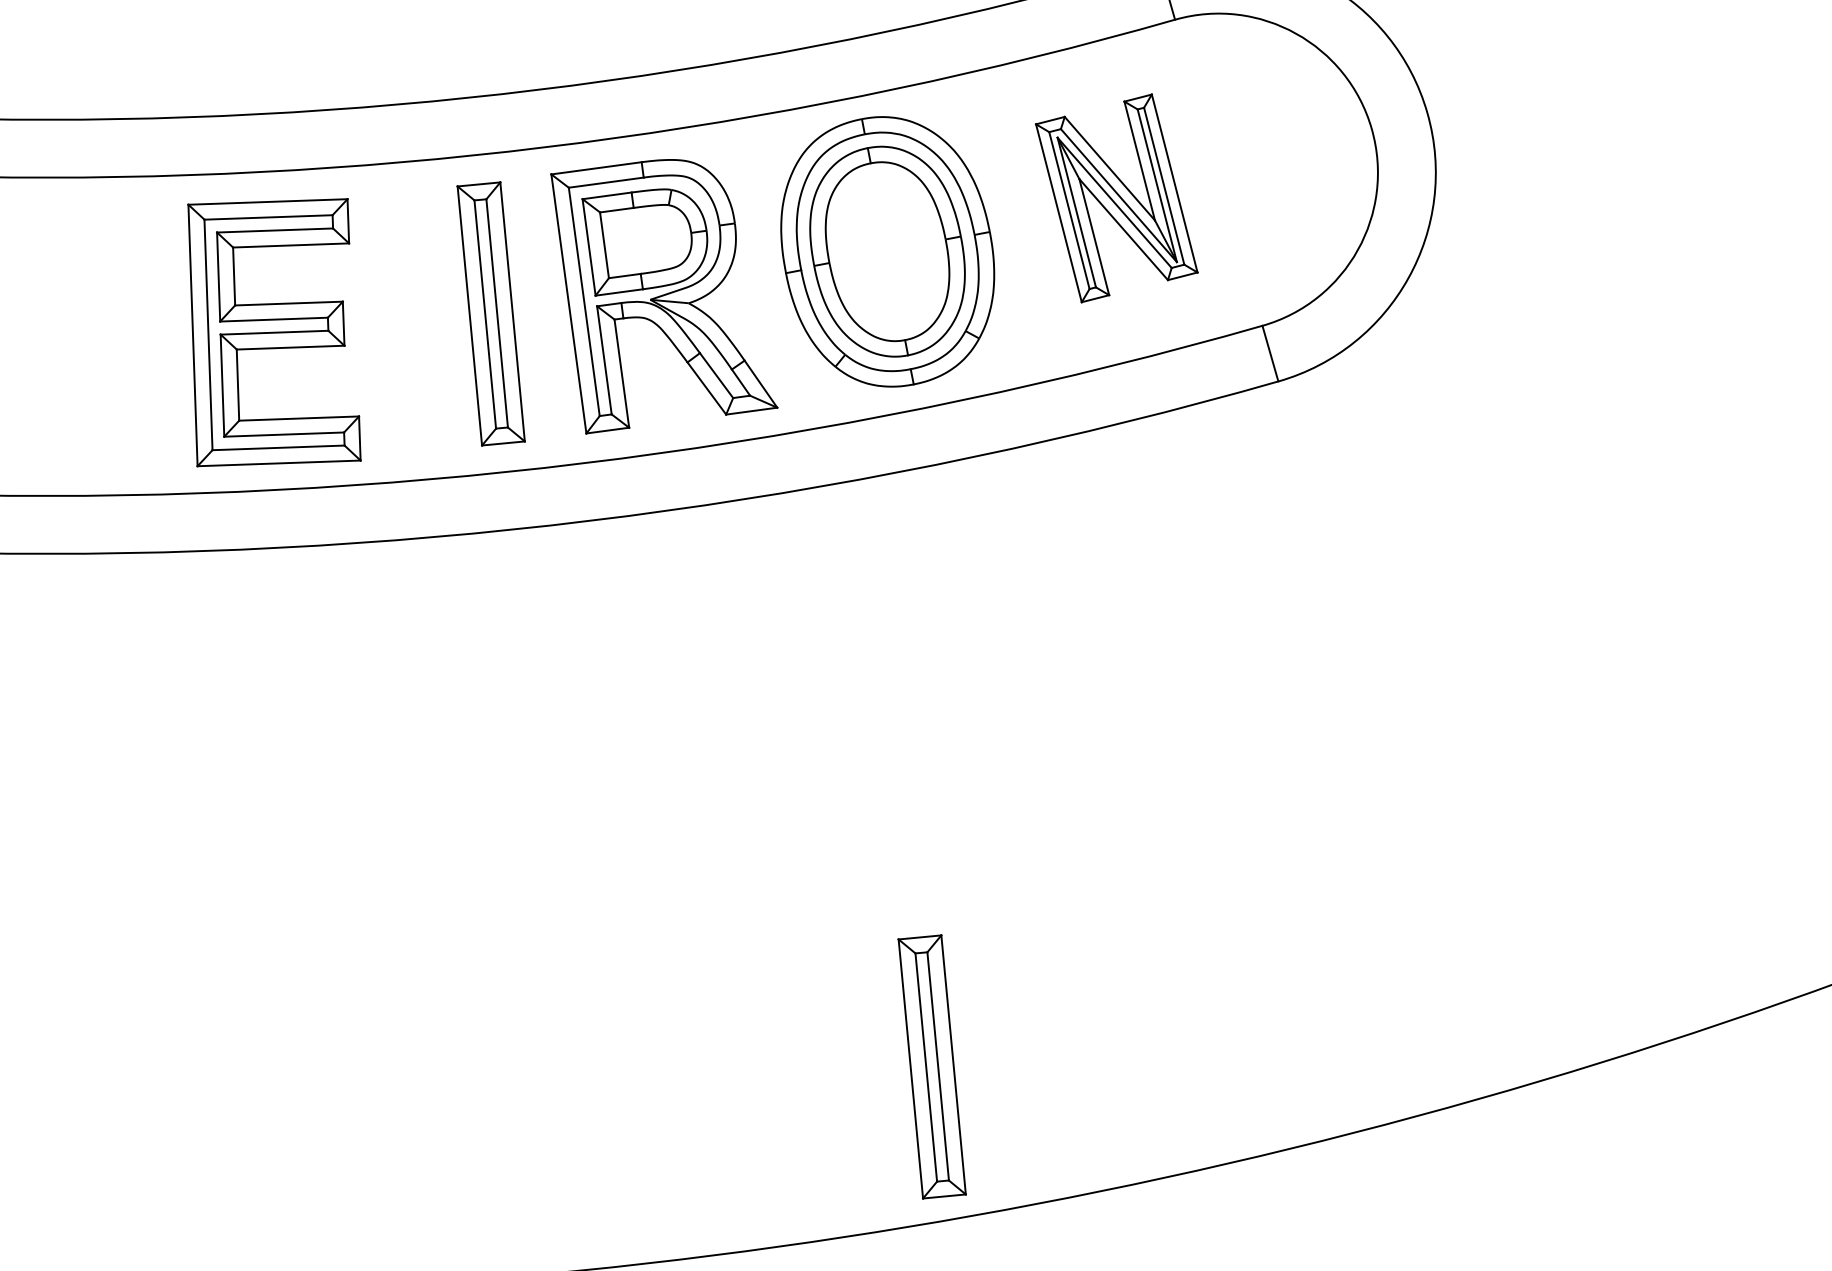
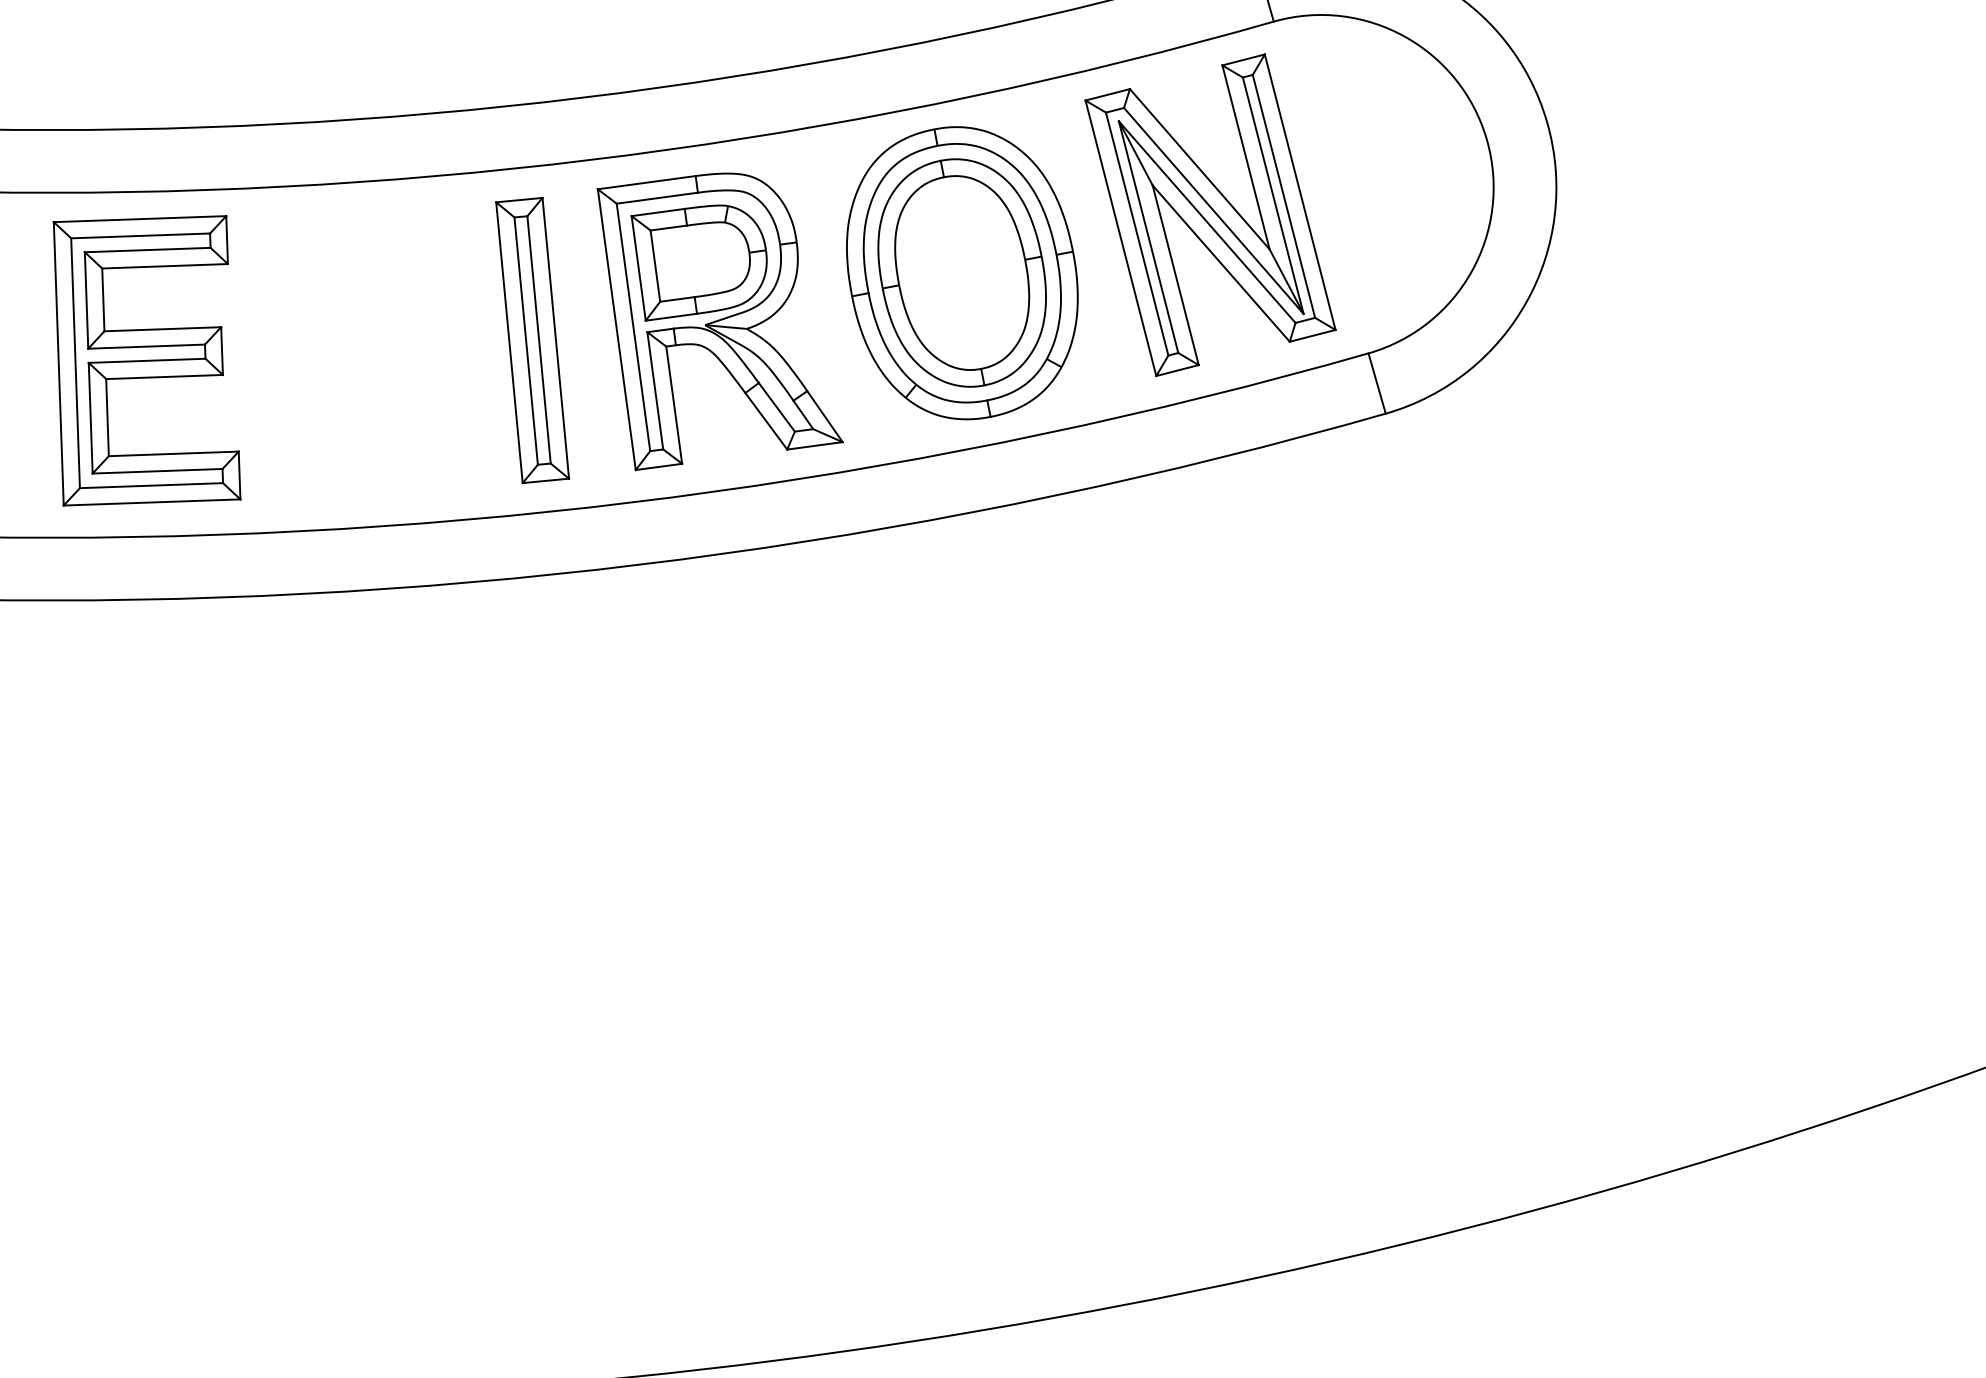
part: (1116, 198) -> (1210, 215), size x1.43
part: (274, 332) -> (147, 360), moved
part: (931, 1066) -> (1009, 1156), removed

